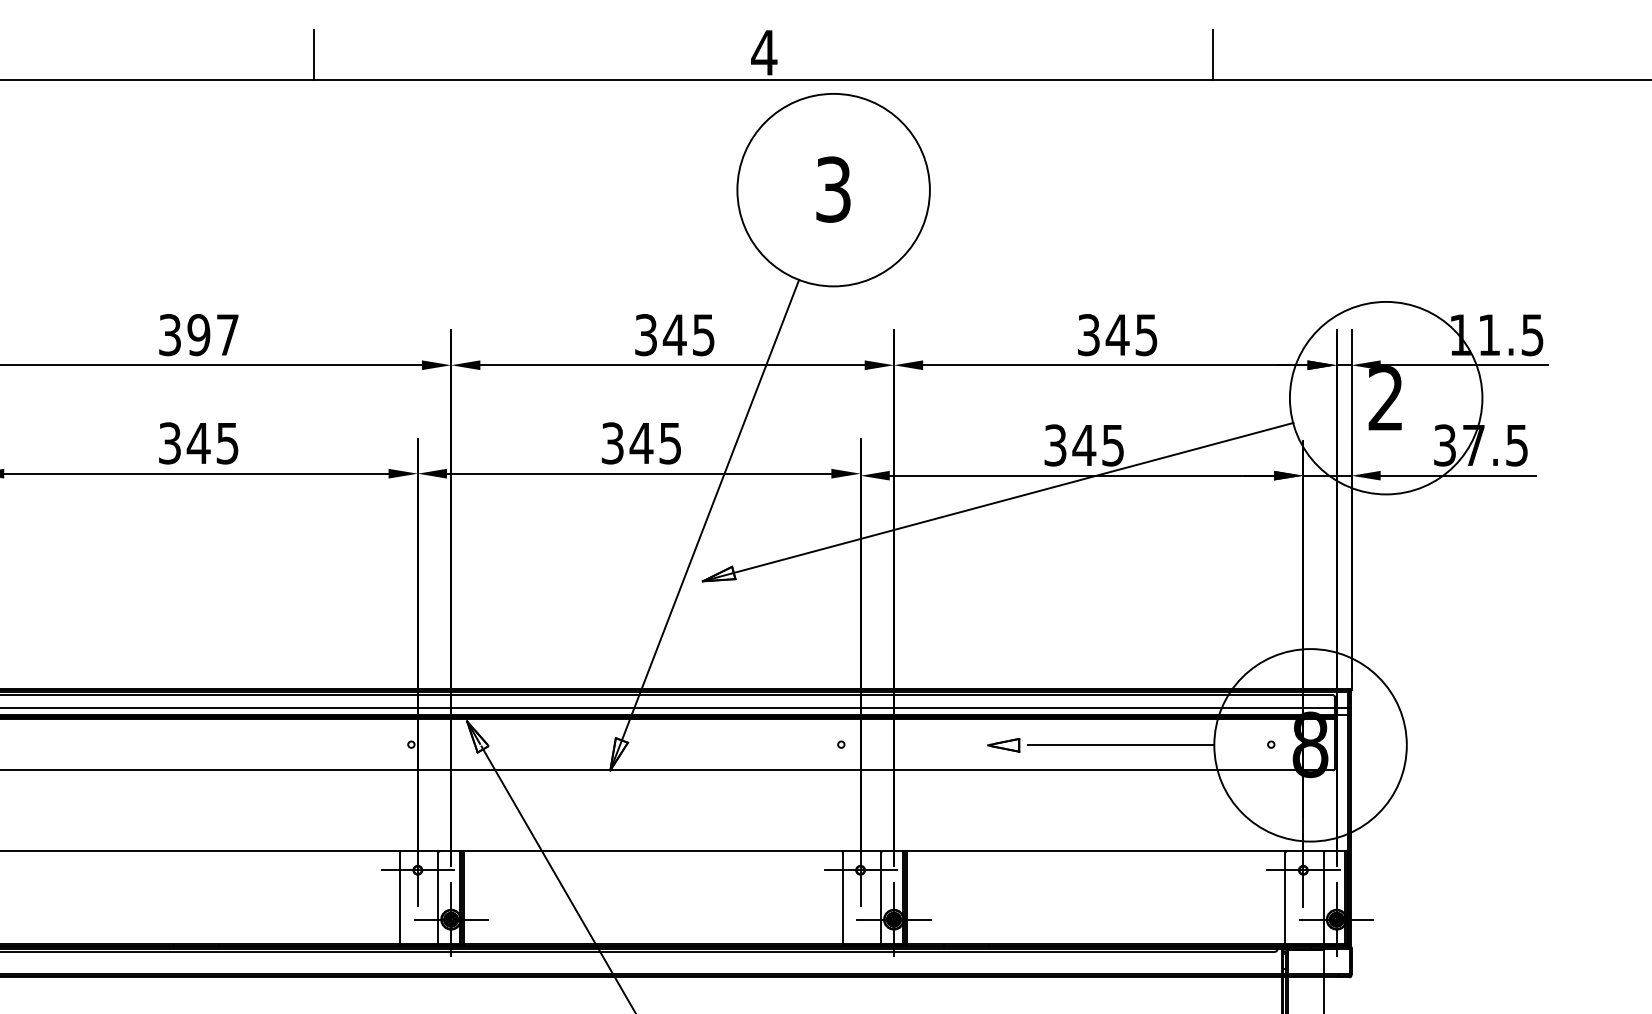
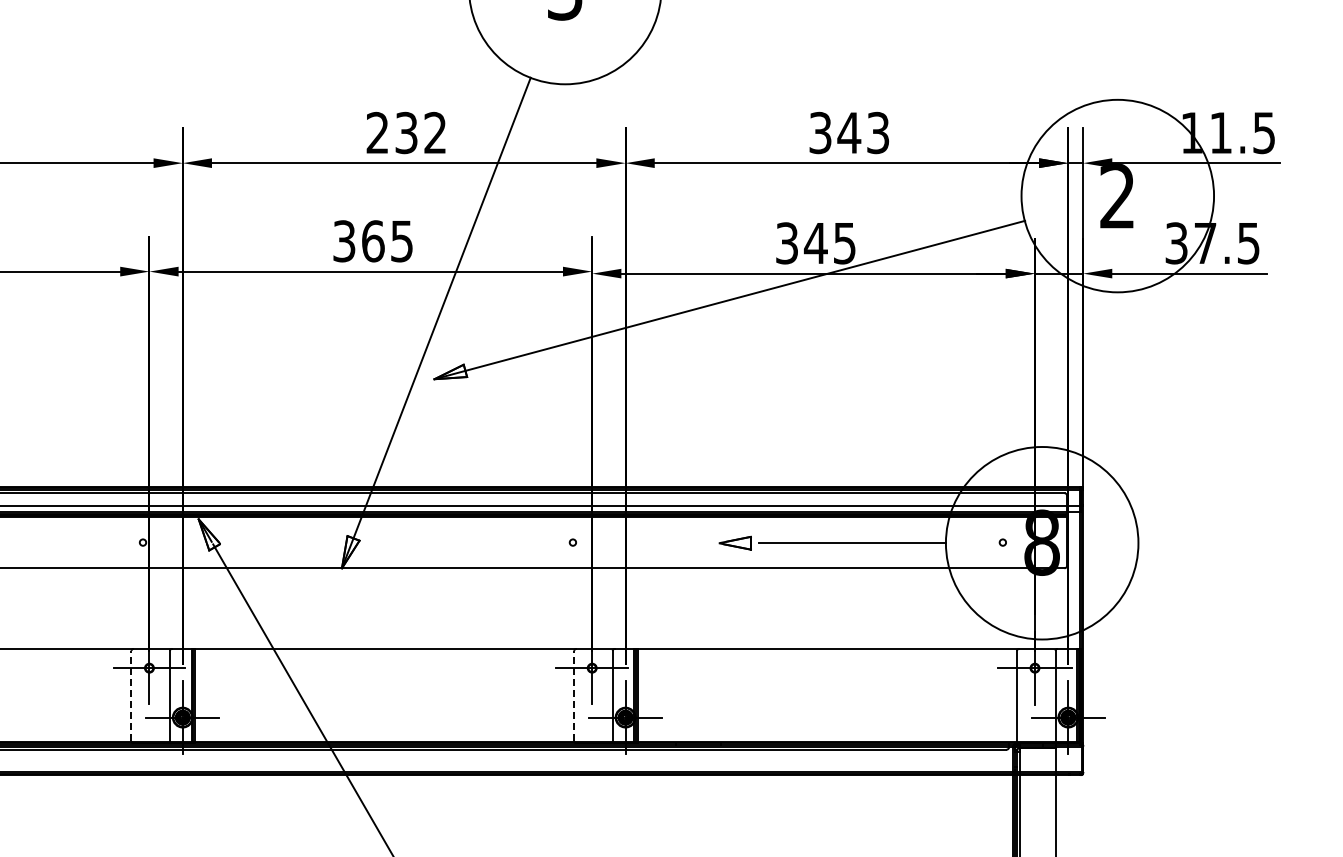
text: (1146, 334) -> (878, 132), 345 -> 343
text: (674, 335) -> (406, 133), 345 -> 232
text: (641, 443) -> (373, 241), 345 -> 365
line: (399, 897) -> (131, 695), solid -> dashed
line: (842, 897) -> (574, 695), solid -> dashed

